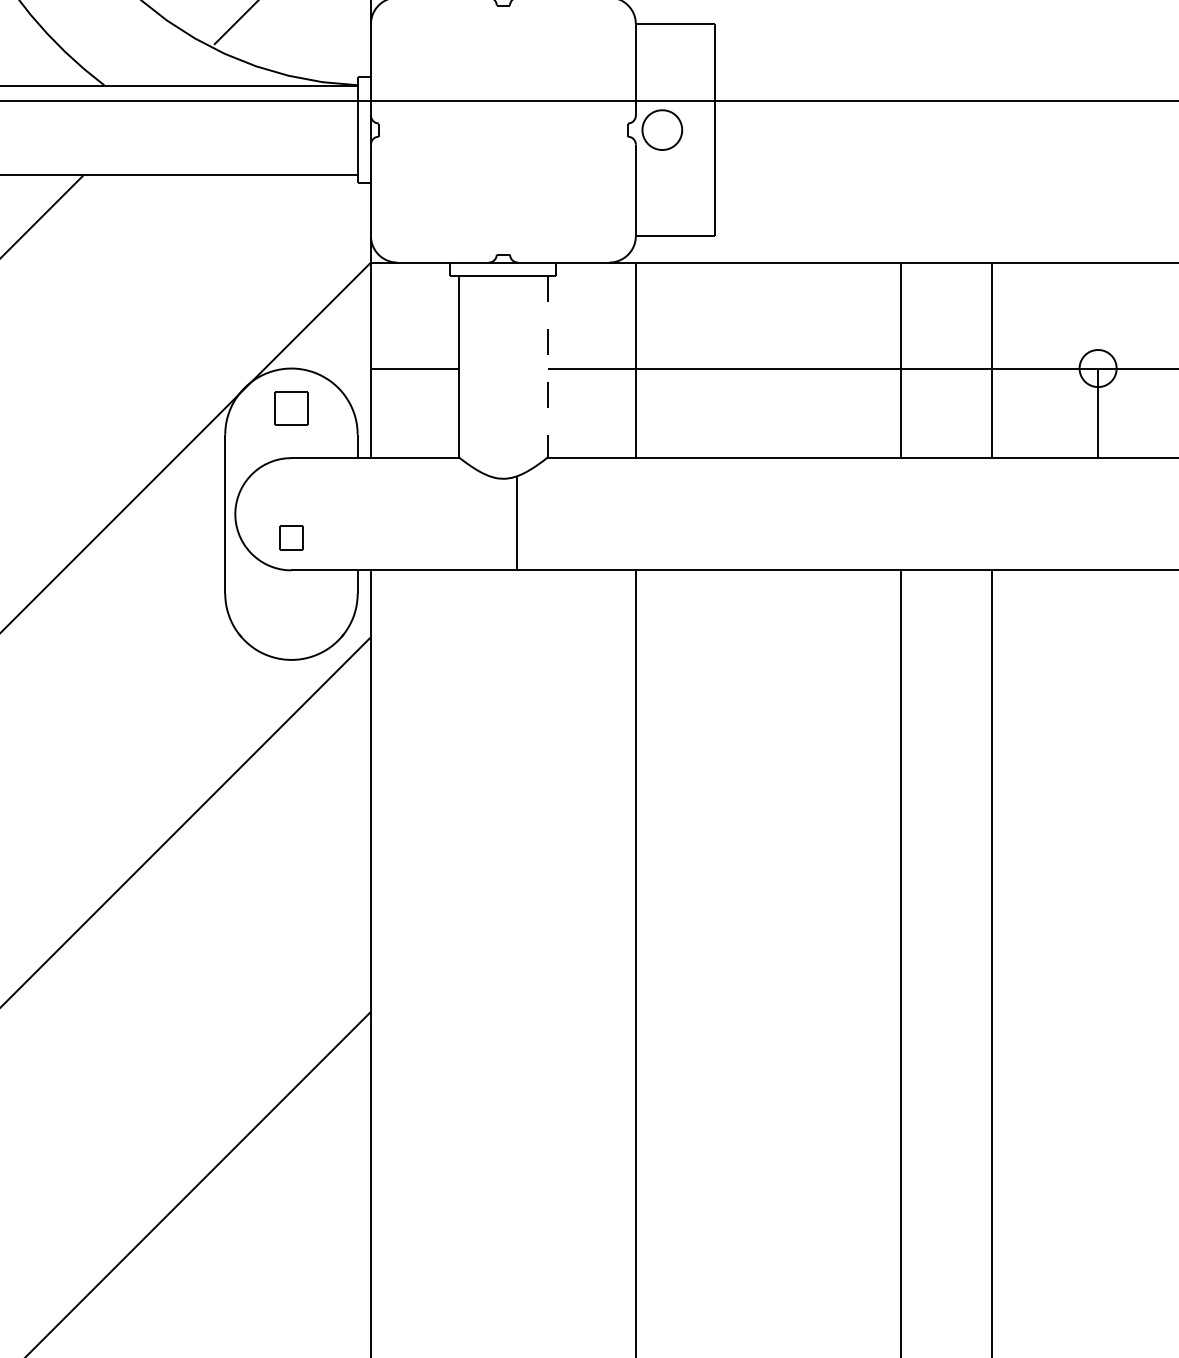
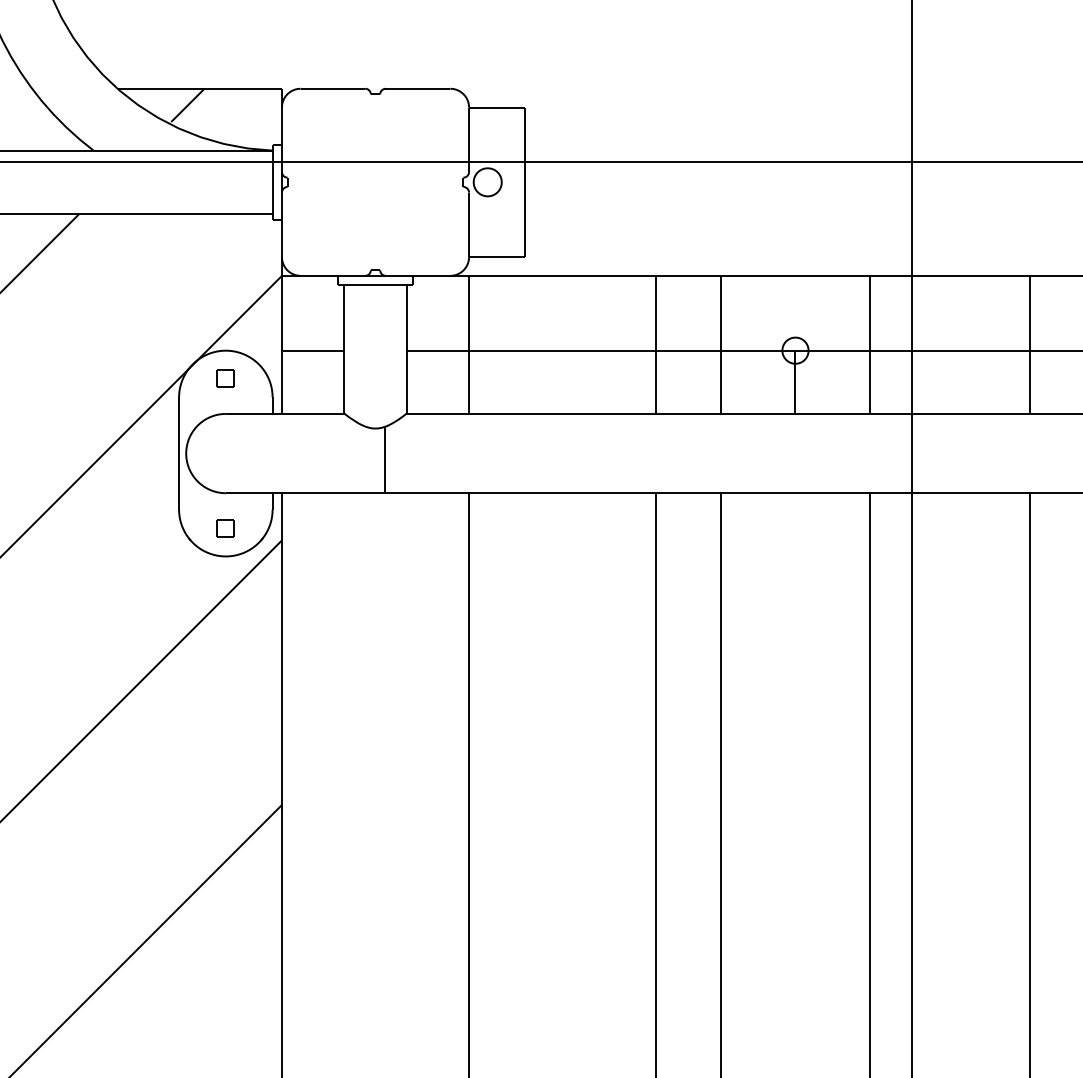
line: (548, 366) -> (407, 349), dashed -> solid
part: (290, 407) -> (225, 378), size x0.71
part: (290, 538) -> (225, 528), moved

